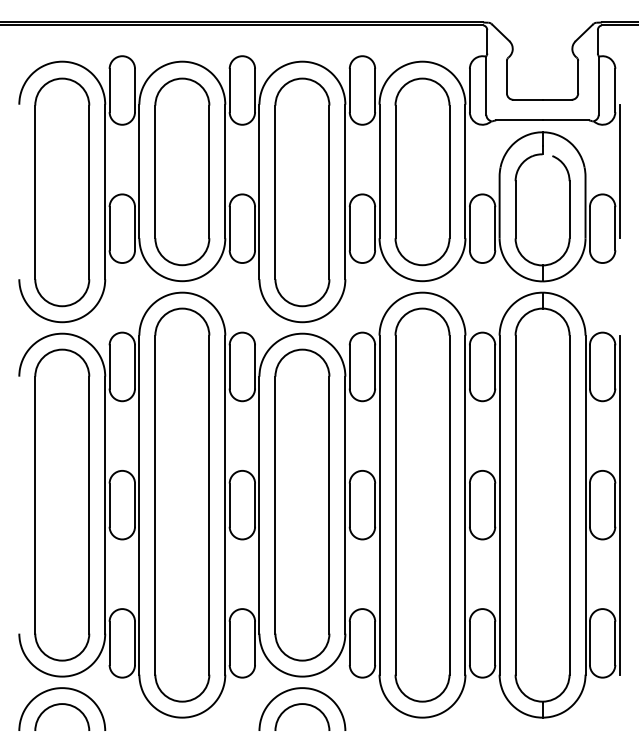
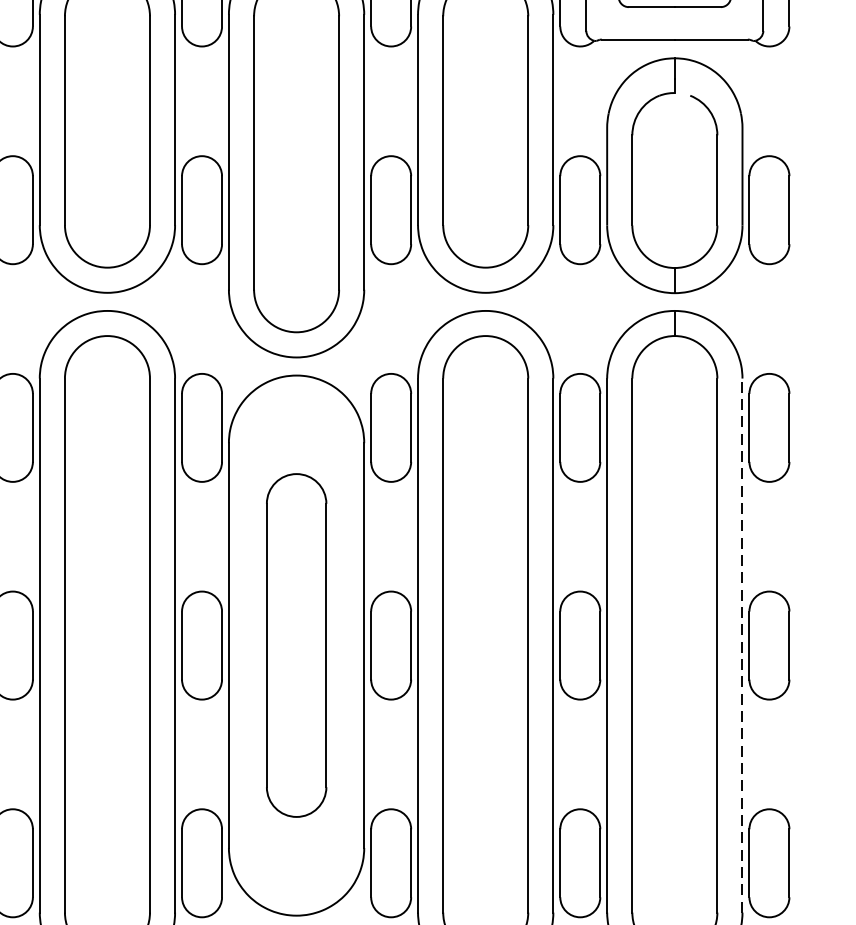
line: (619, 171) -> (796, 120), removed
part: (302, 504) -> (296, 644), size x0.7
line: (619, 504) -> (796, 644), removed
line: (585, 505) -> (742, 646), solid -> dashed

